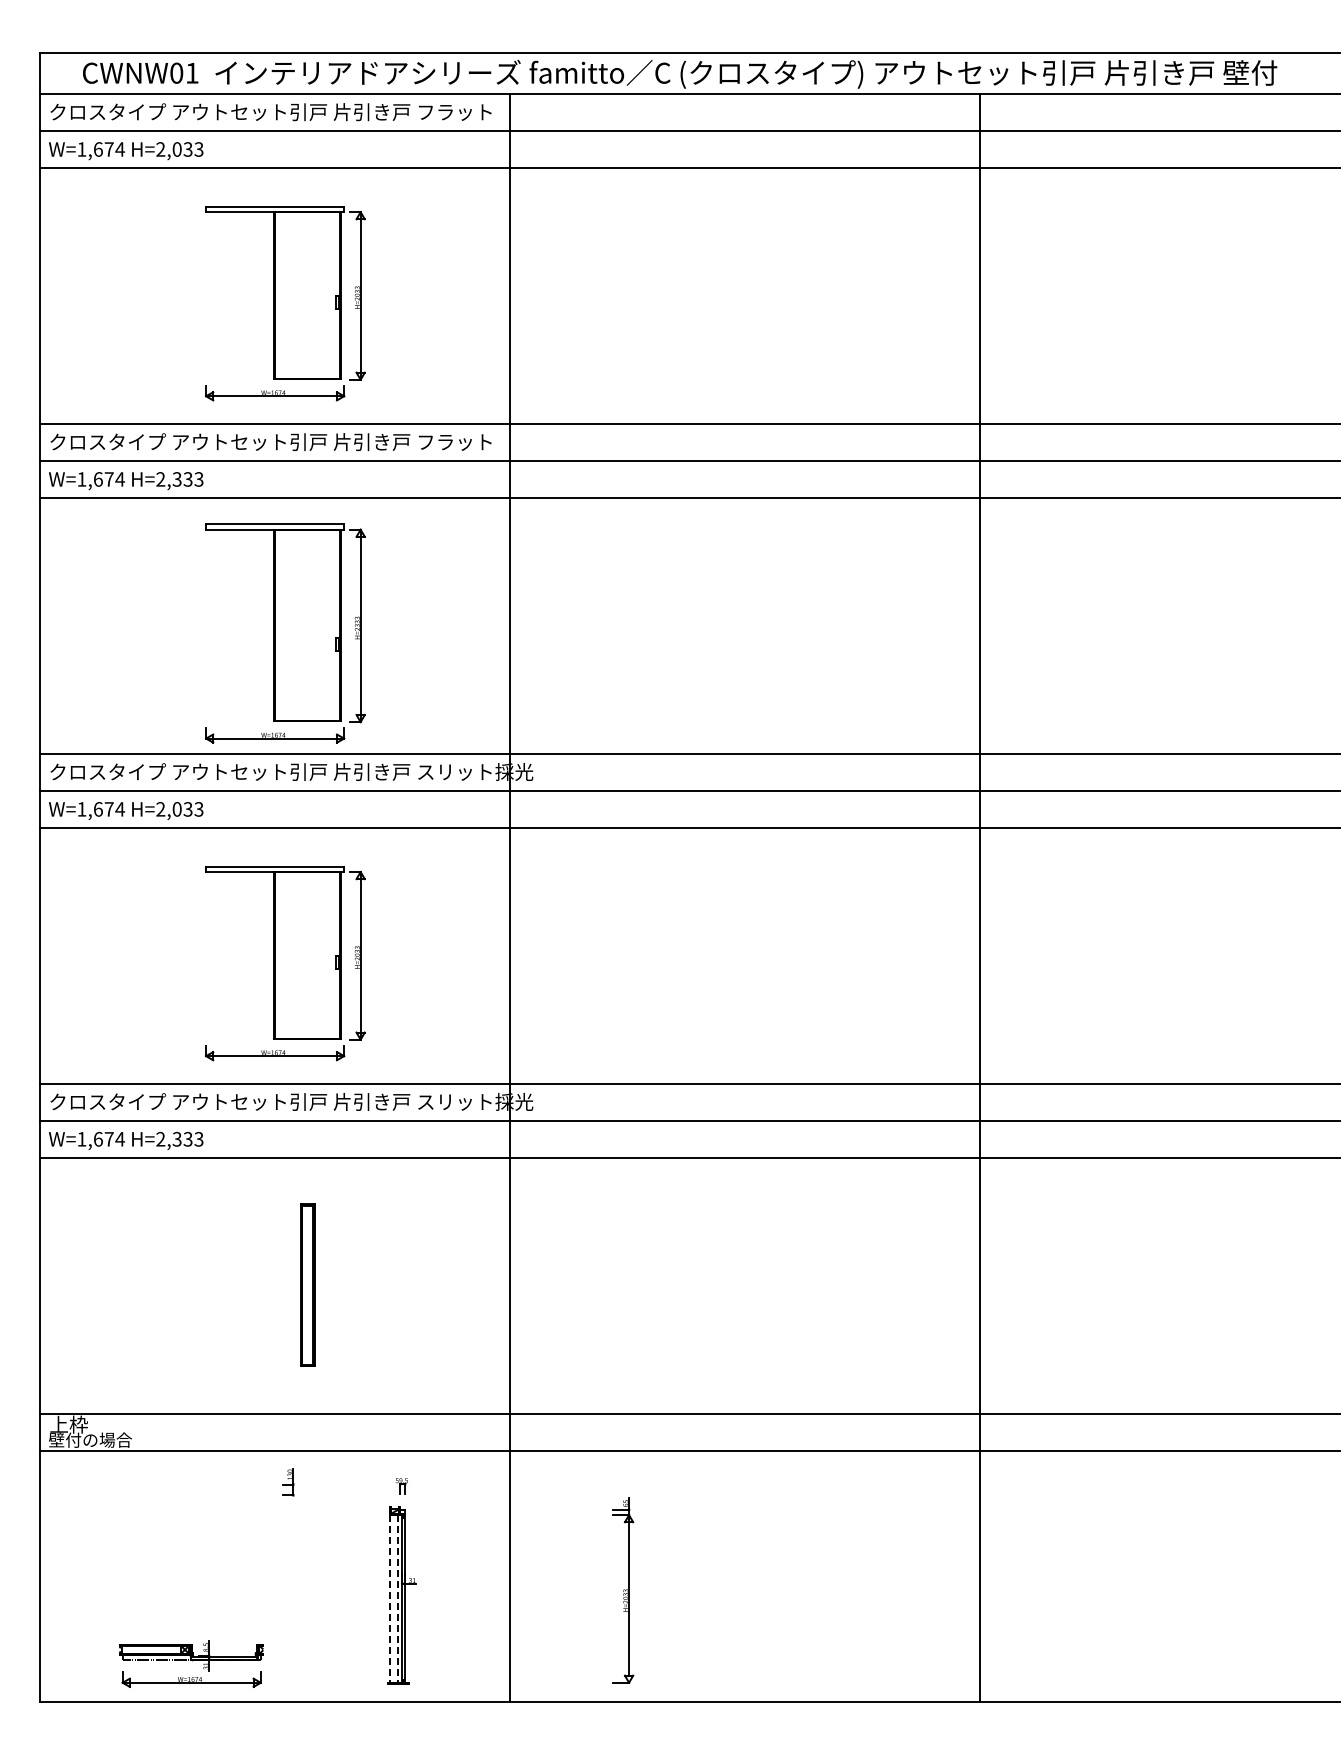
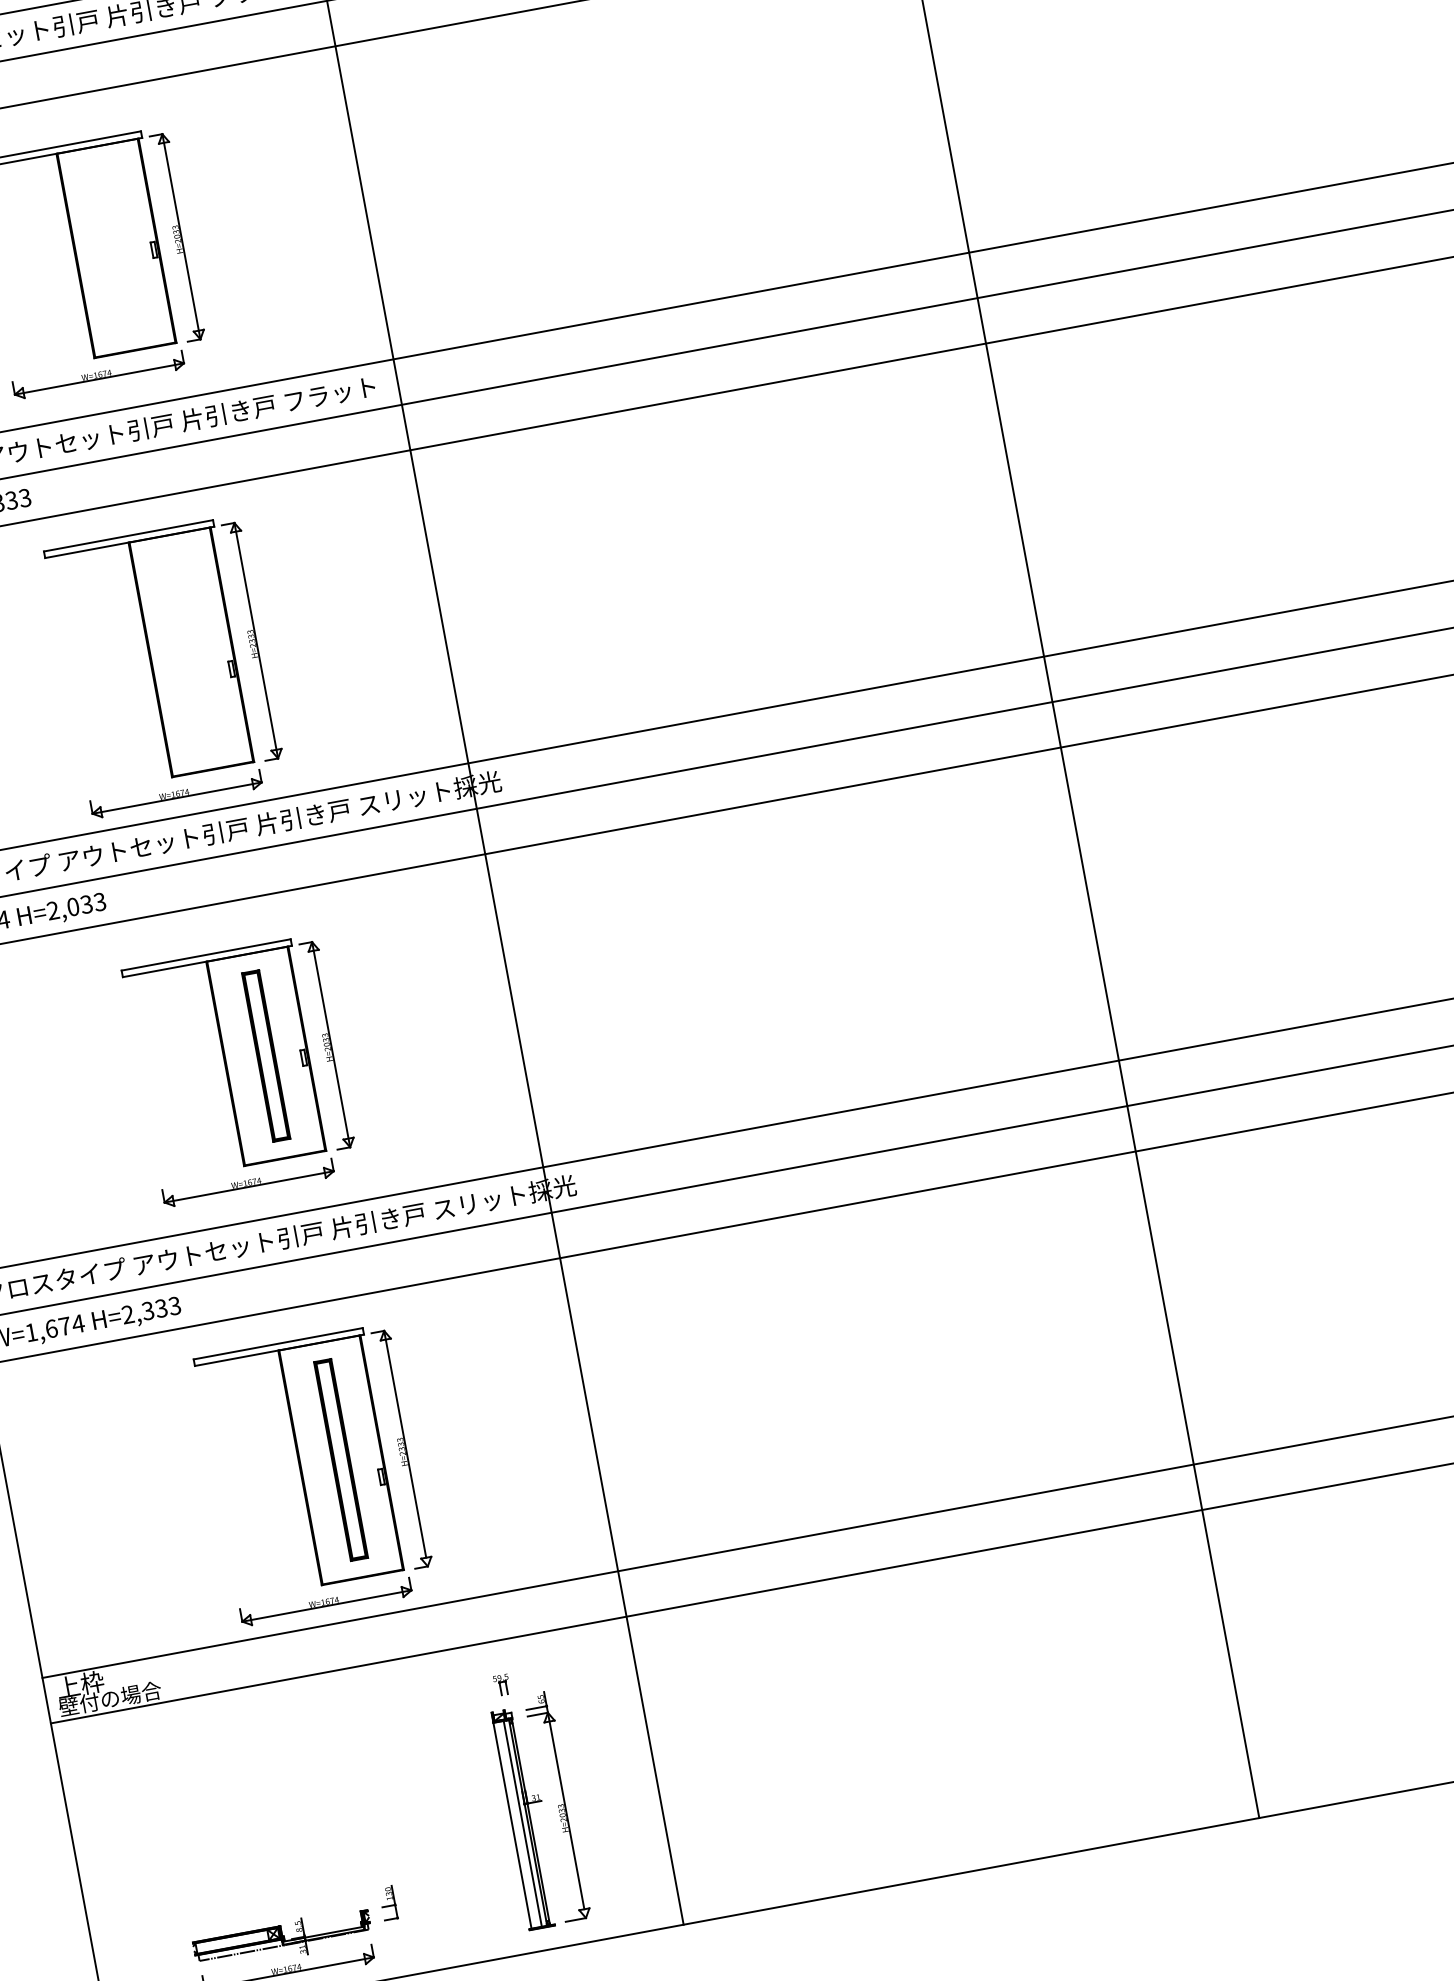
part: (307, 954) -> (265, 1055), added
part: (285, 1293) -> (315, 1475), added
part: (288, 1482) -> (388, 1903), moved
part: (623, 1590) -> (558, 1806), moved
line: (389, 1599) -> (512, 1826), dashed -> solid
line: (397, 1599) -> (522, 1824), dashed -> solid

